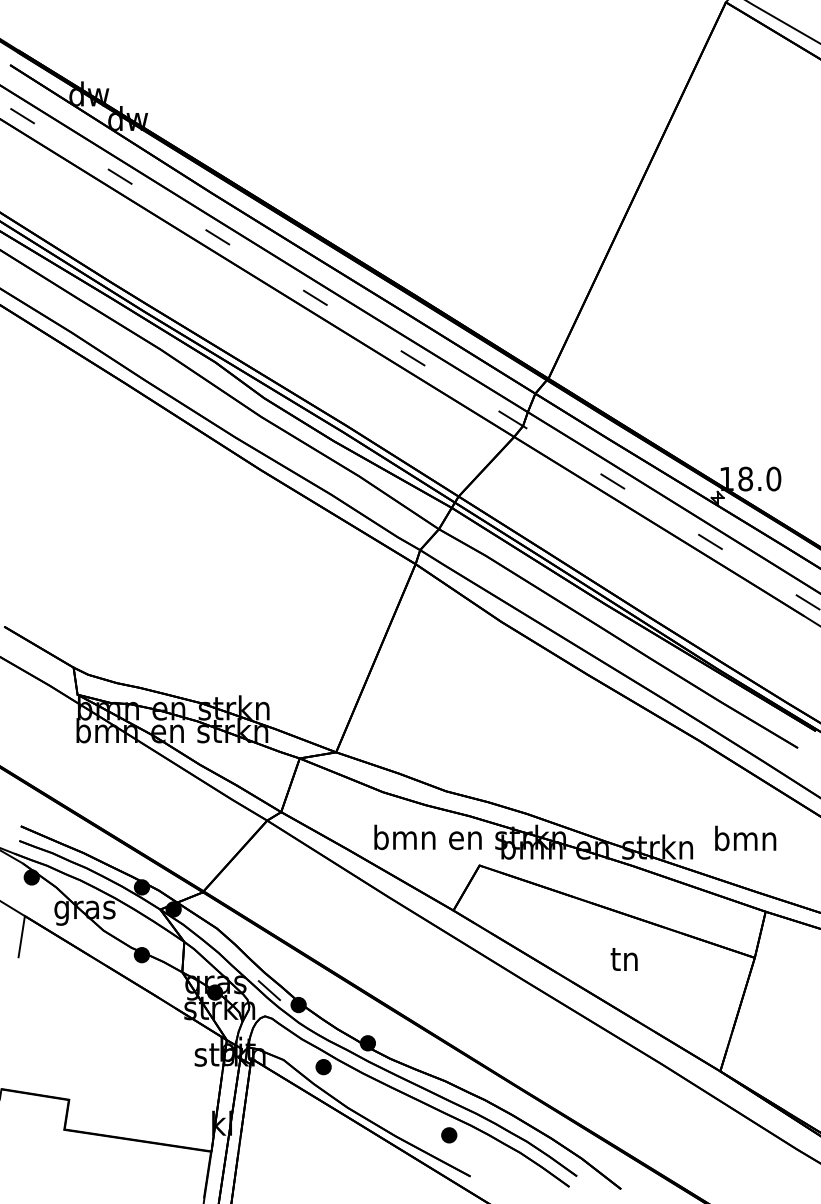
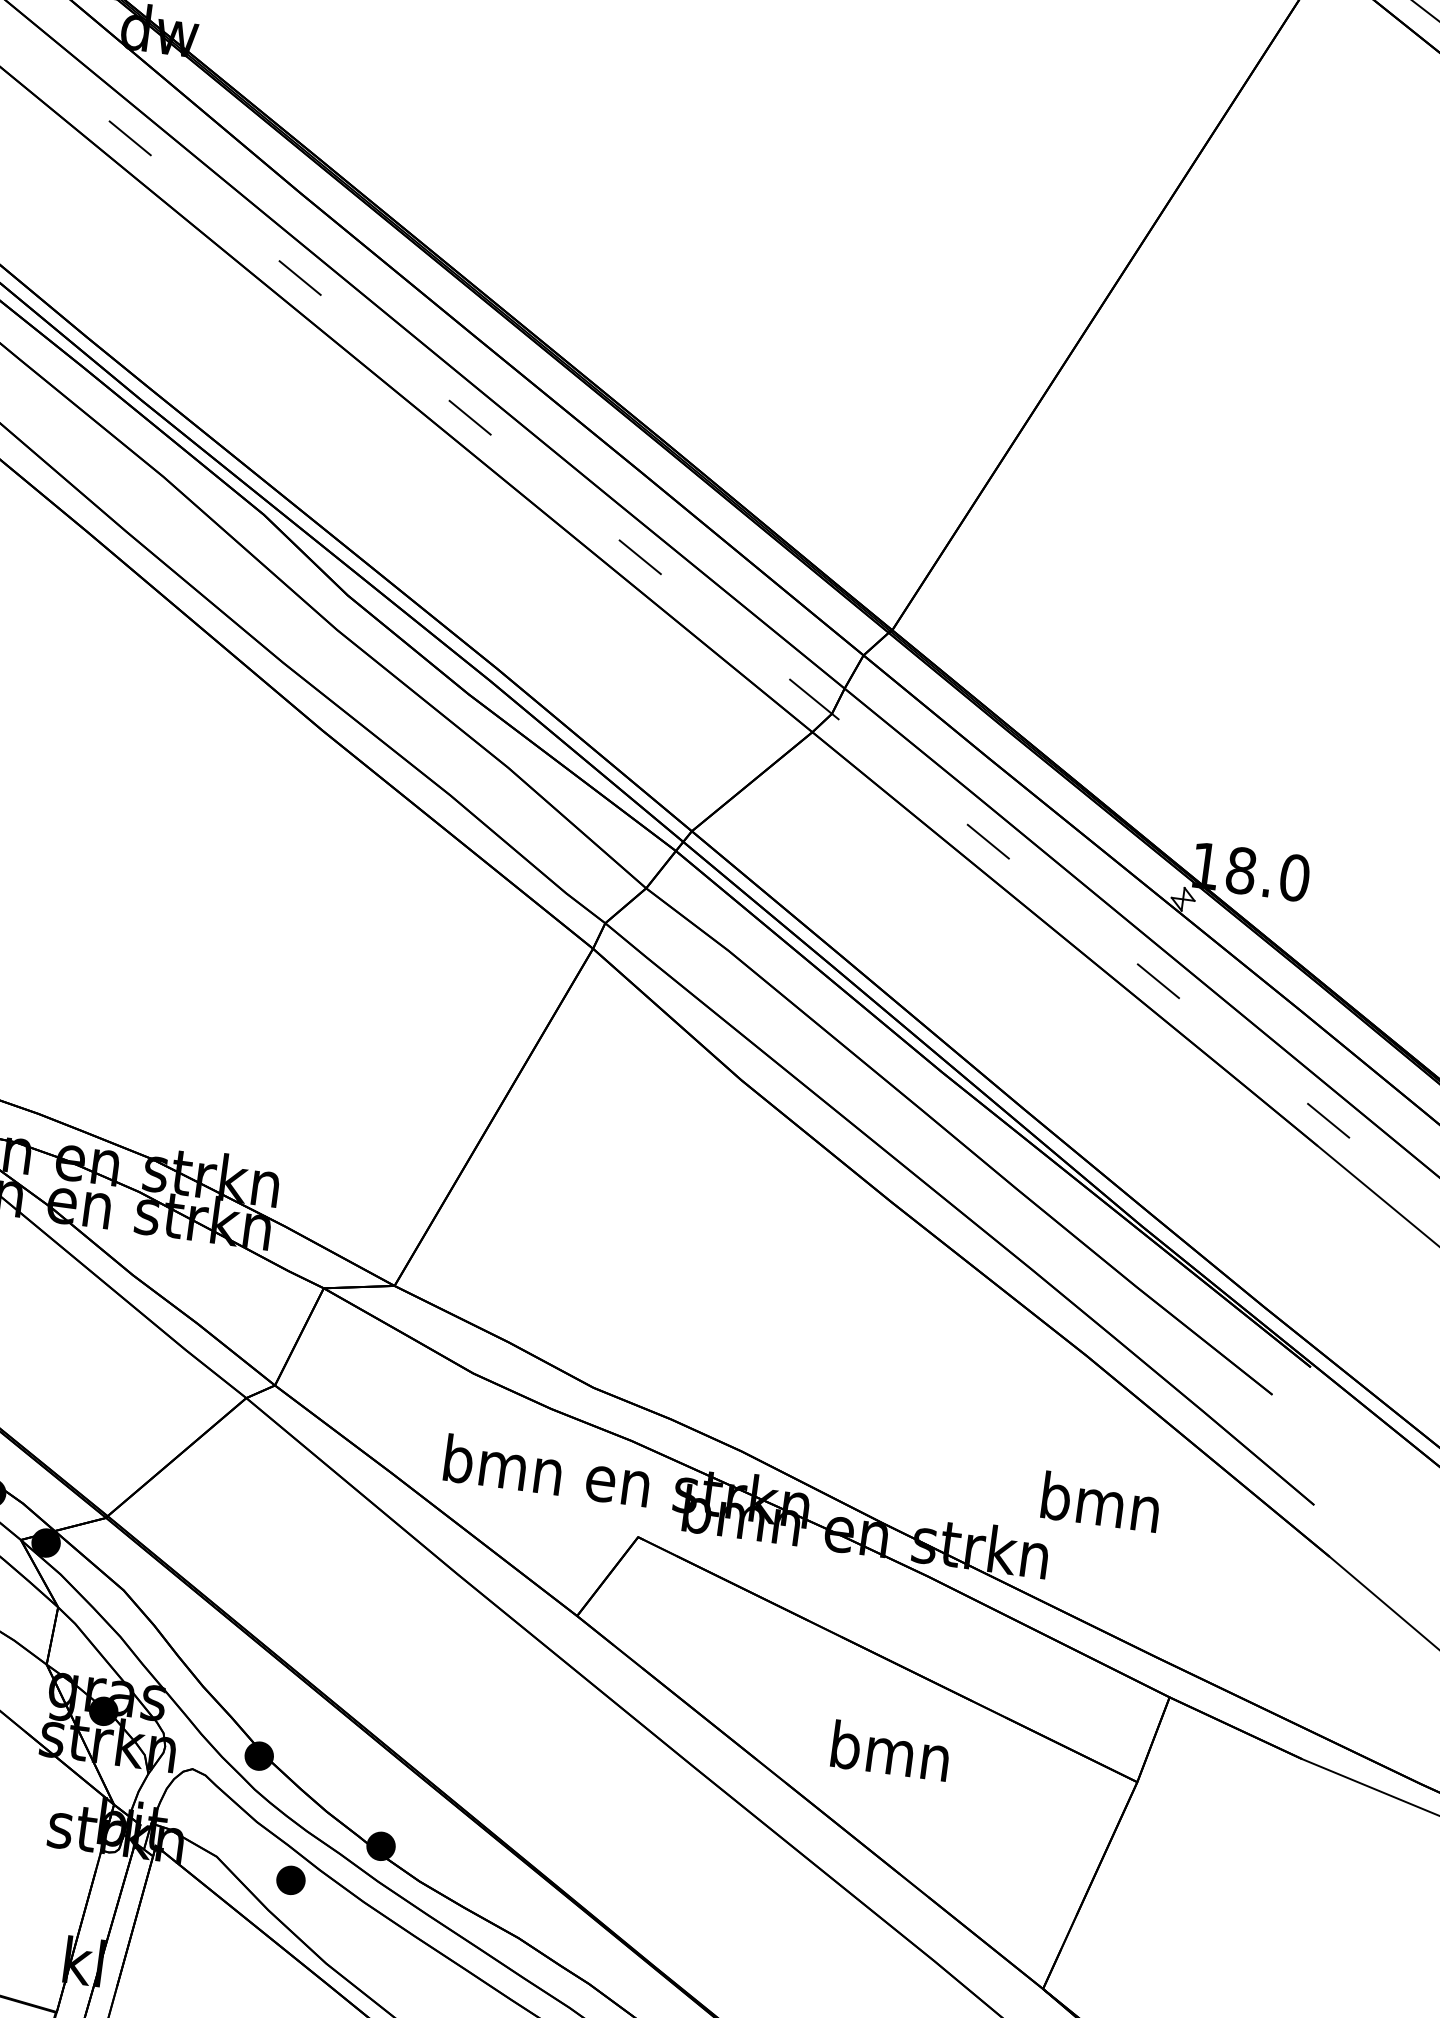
text: (745, 838) -> (1100, 1502), moved
text: (624, 958) -> (889, 1750), tn -> bmn
line: (269, 990) -> (207, 1721), removed

